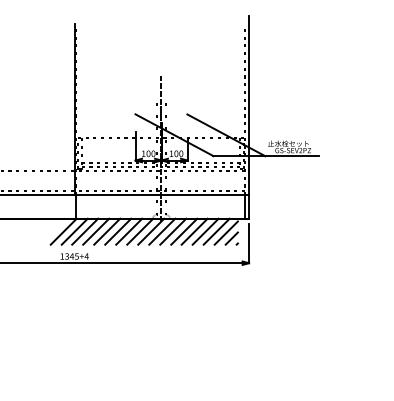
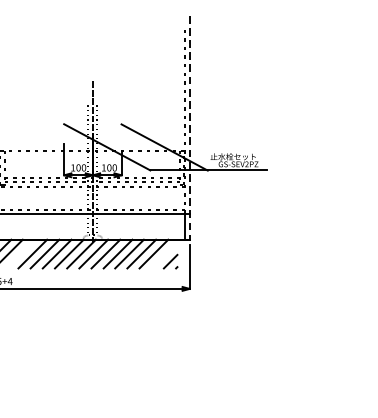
line: (249, 118) -> (190, 128), solid -> dashed
line: (96, 231) -> (20, 253), removed
line: (225, 232) -> (163, 254), removed

